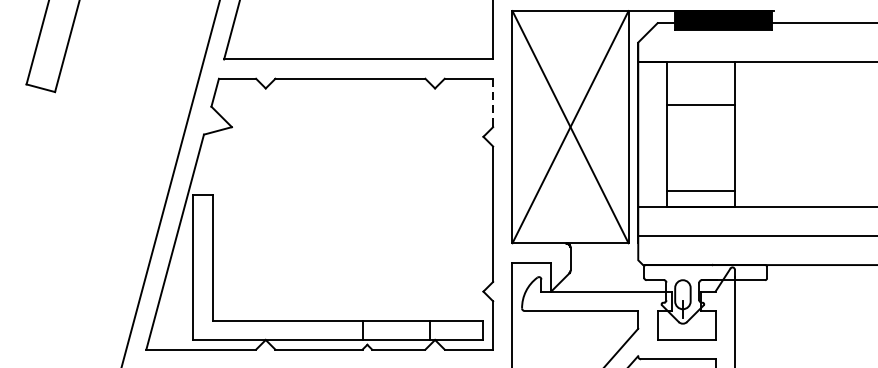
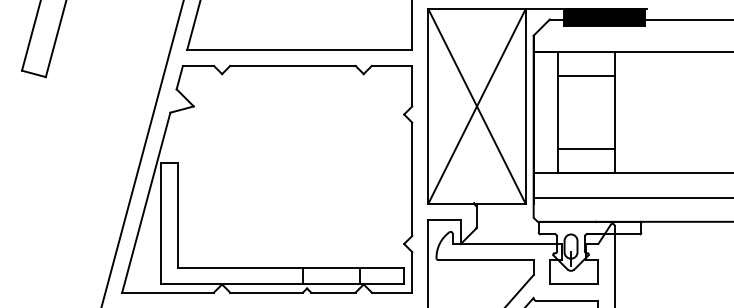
line: (493, 103) -> (412, 86), dashed -> solid
line: (700, 105) -> (585, 76), moved
line: (700, 190) -> (585, 148), moved

